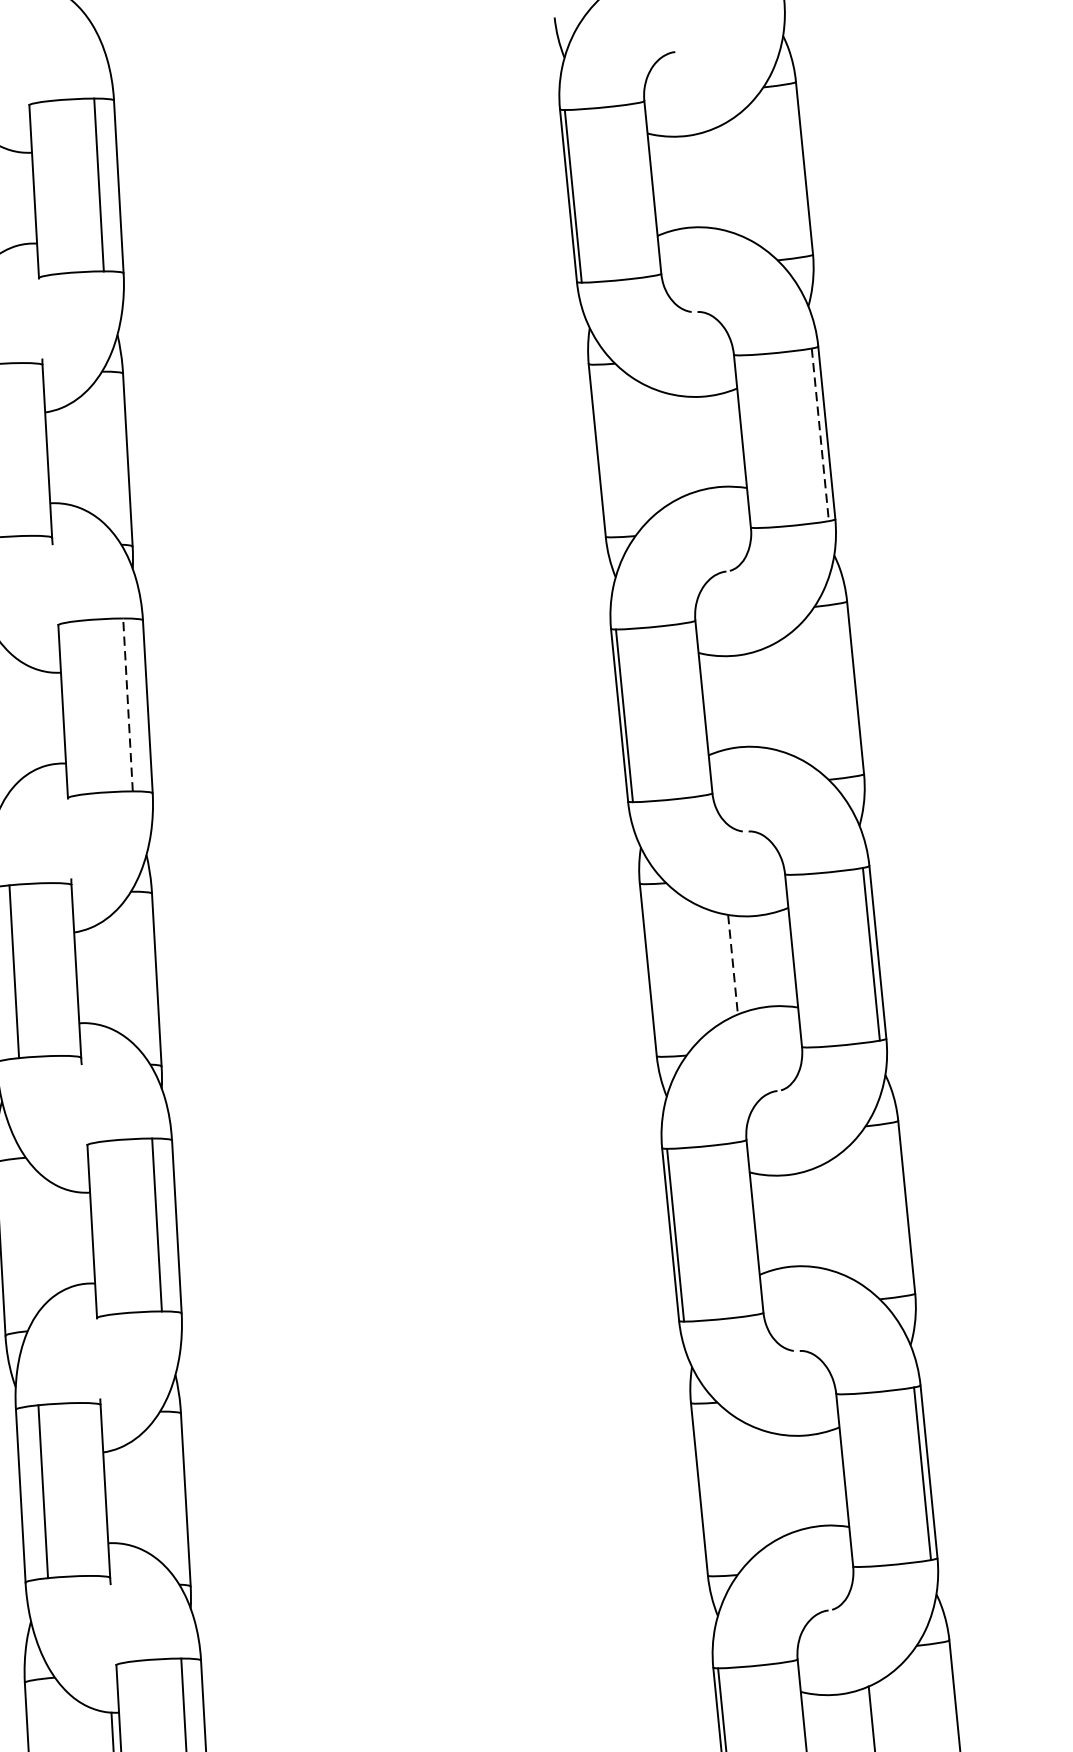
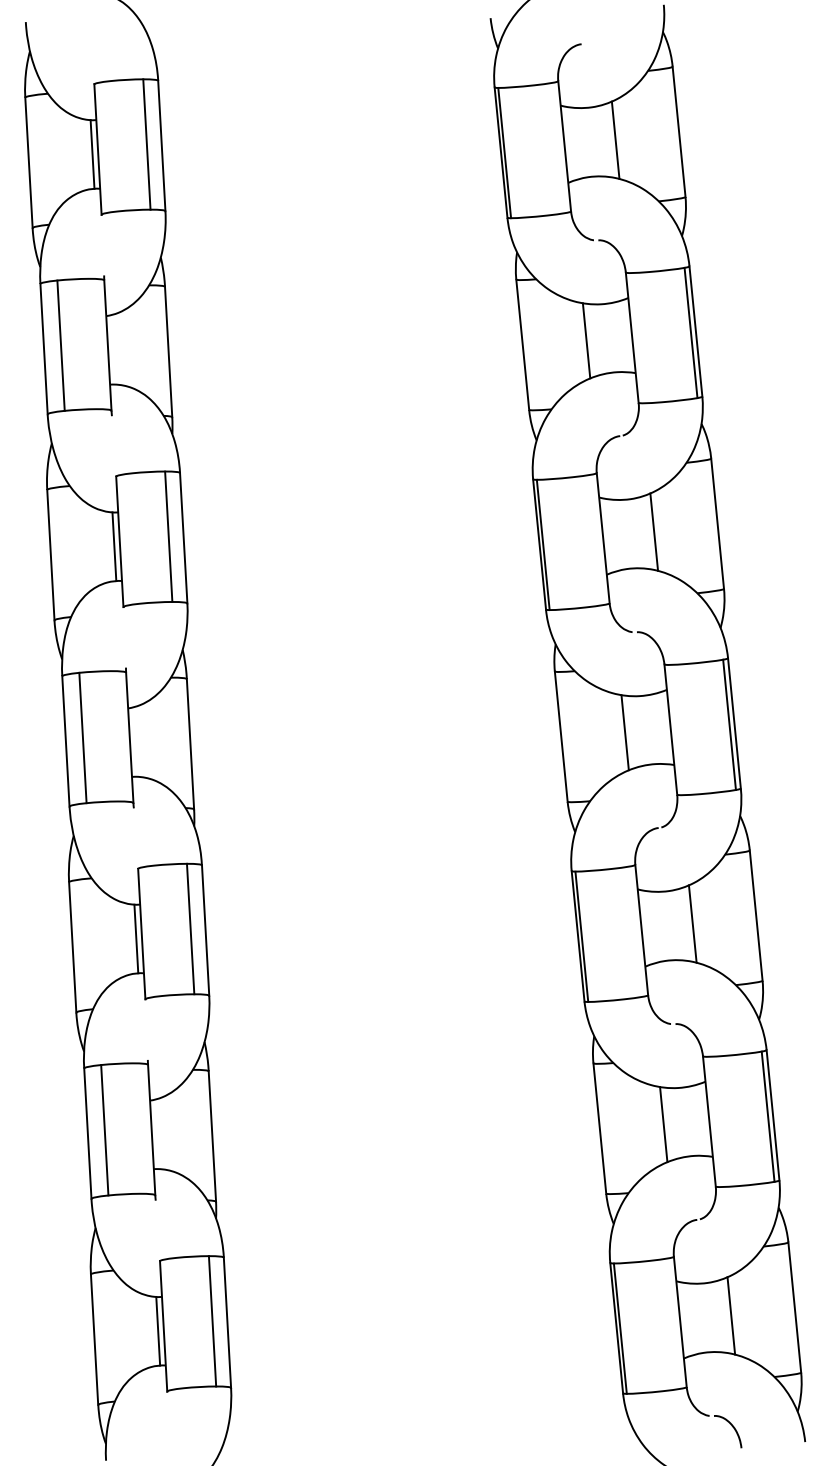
line: (720, 178) -> (615, 139), added
line: (26, 198) -> (92, 154), added
line: (820, 435) -> (691, 333), dashed -> solid
line: (681, 444) -> (586, 340), added
line: (771, 697) -> (654, 531), added
line: (127, 704) -> (168, 536), dashed -> solid
line: (56, 717) -> (114, 546), added
line: (733, 964) -> (625, 732), dashed -> solid
line: (822, 1217) -> (692, 923), added
line: (85, 1237) -> (136, 938), added
line: (783, 1484) -> (663, 1124), added

